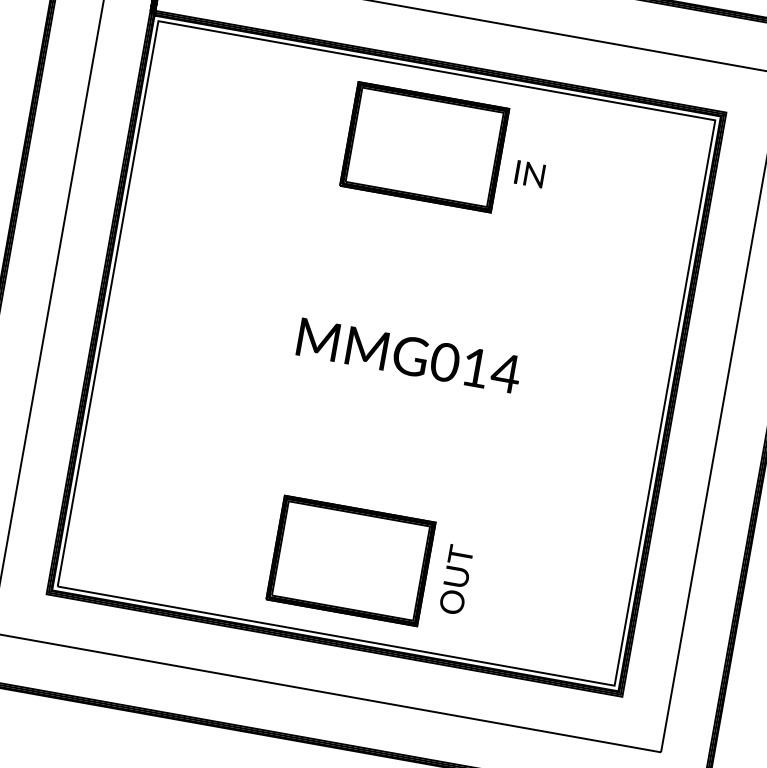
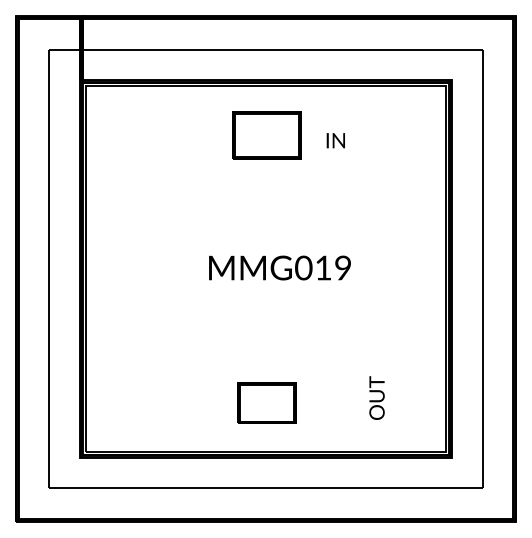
part: (424, 147) -> (266, 135), size x0.7
text: (506, 372) -> (343, 267), MMG014 -> MMG019
part: (350, 561) -> (266, 403), size x0.6
text: (455, 578) -> (376, 397), moved

